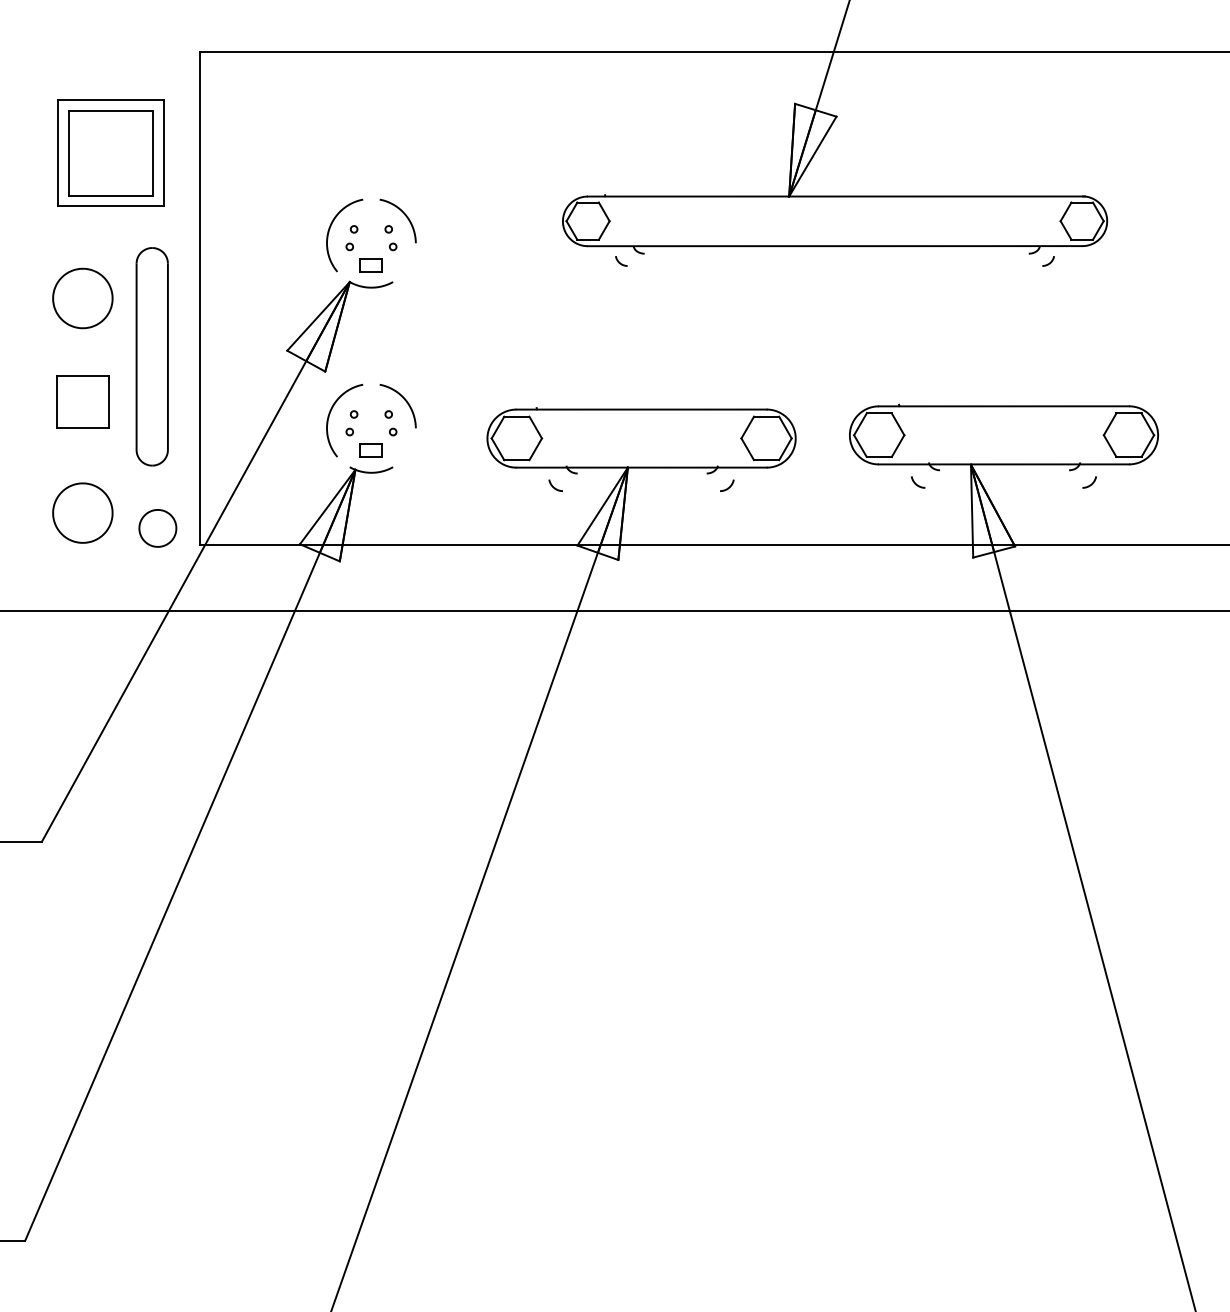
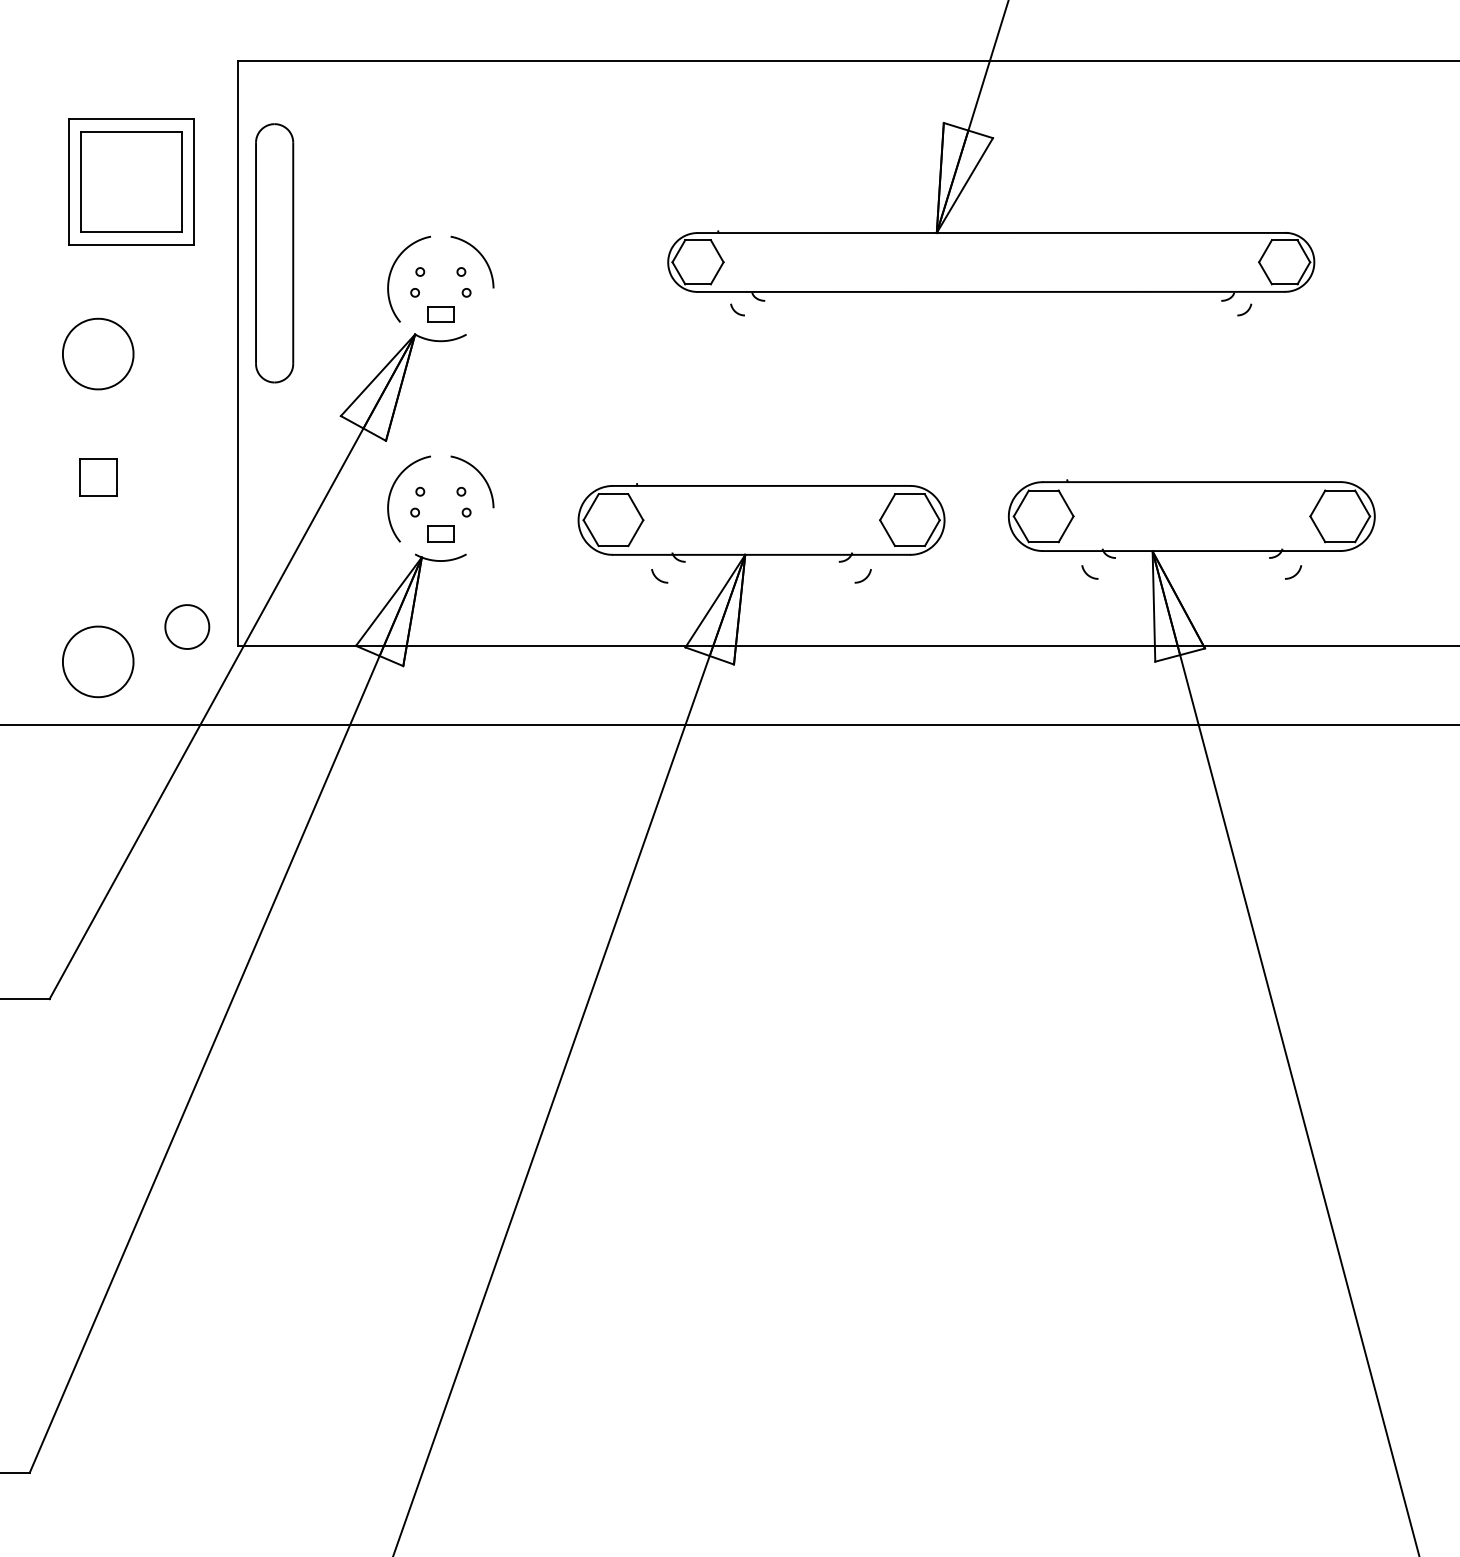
part: (152, 356) -> (274, 253), moved
part: (83, 402) -> (98, 477), size x0.6
part: (83, 512) -> (98, 661), moved

